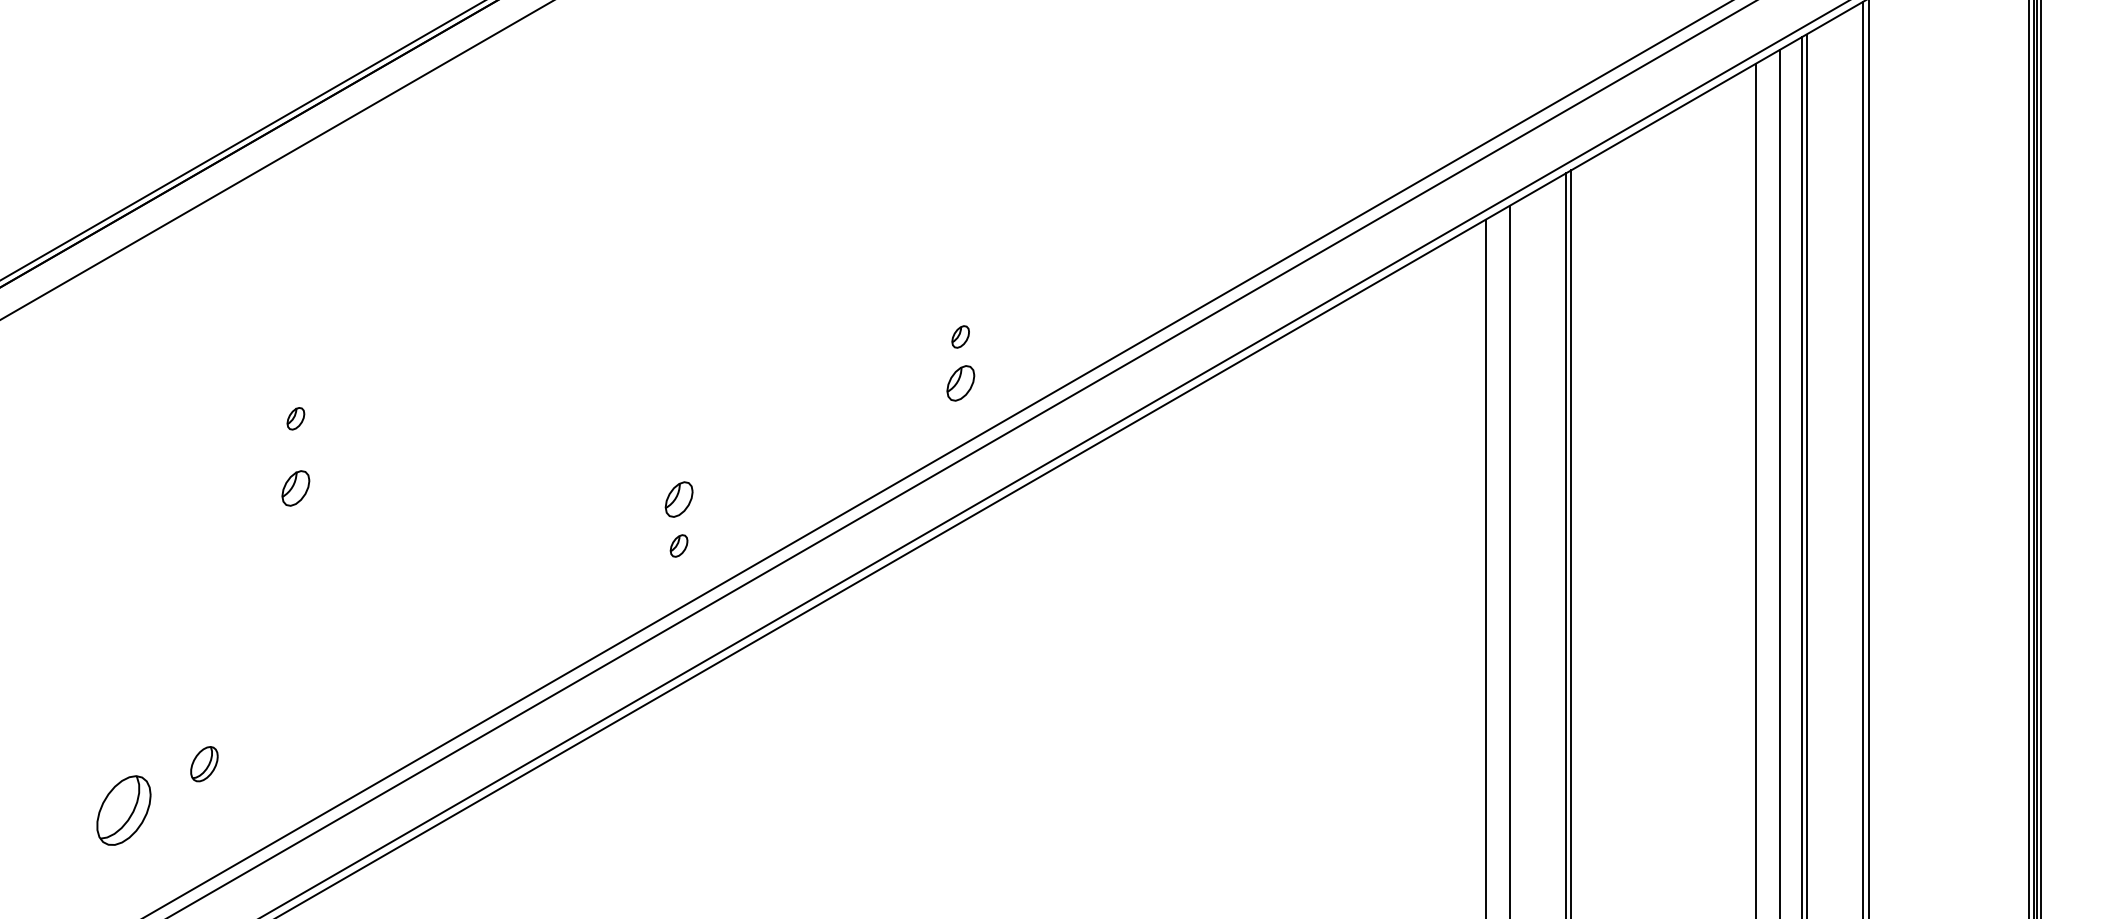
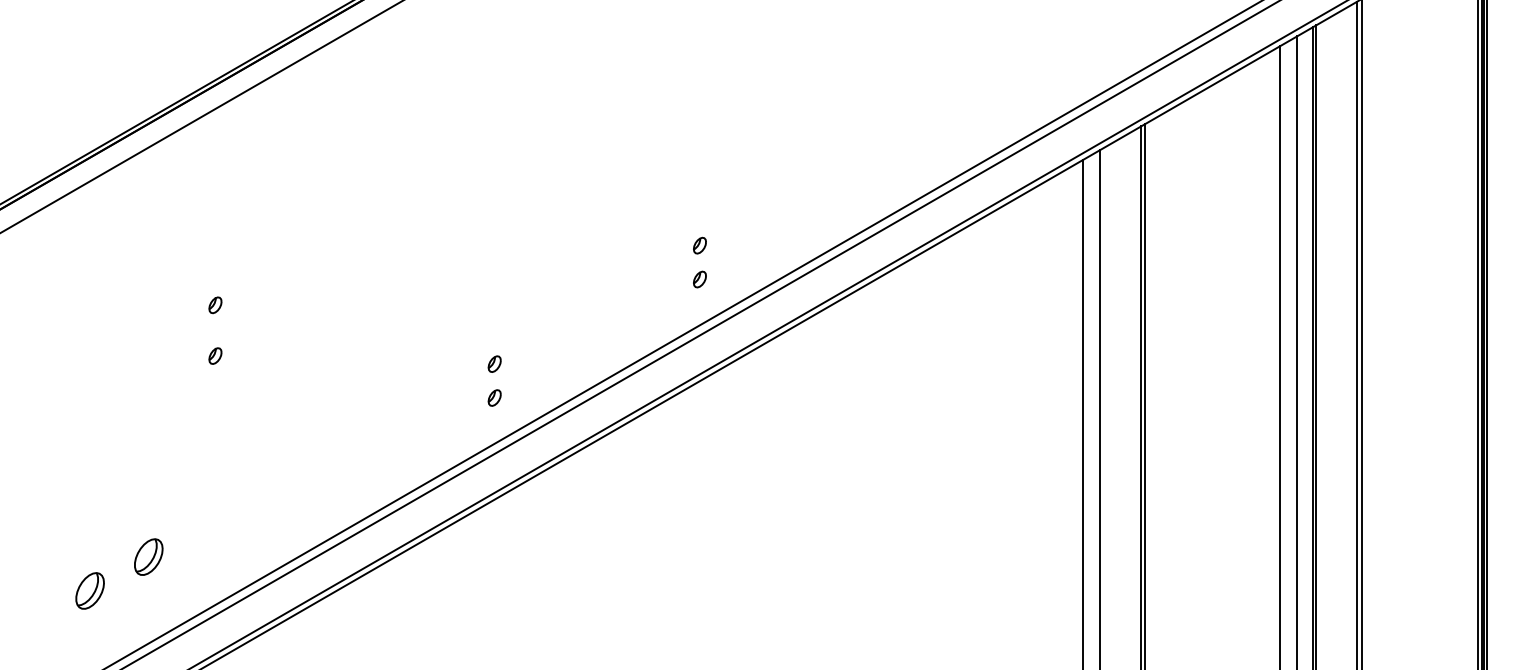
part: (960, 383) -> (699, 279), size x0.62
part: (295, 488) -> (215, 356), size x0.62
part: (678, 499) -> (494, 364), size x0.62
part: (204, 763) -> (148, 556), size x1.43
part: (123, 810) -> (89, 590), size x0.71

